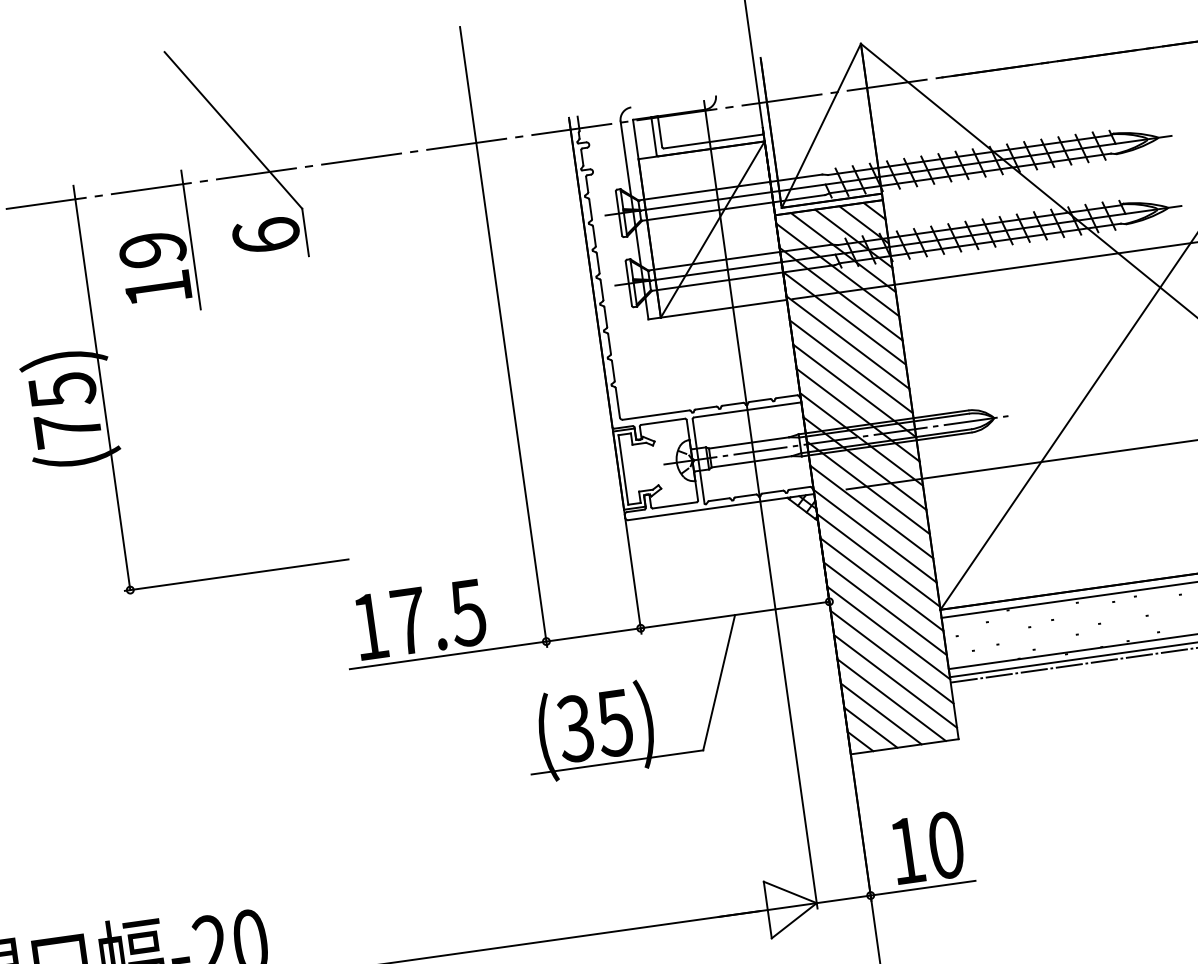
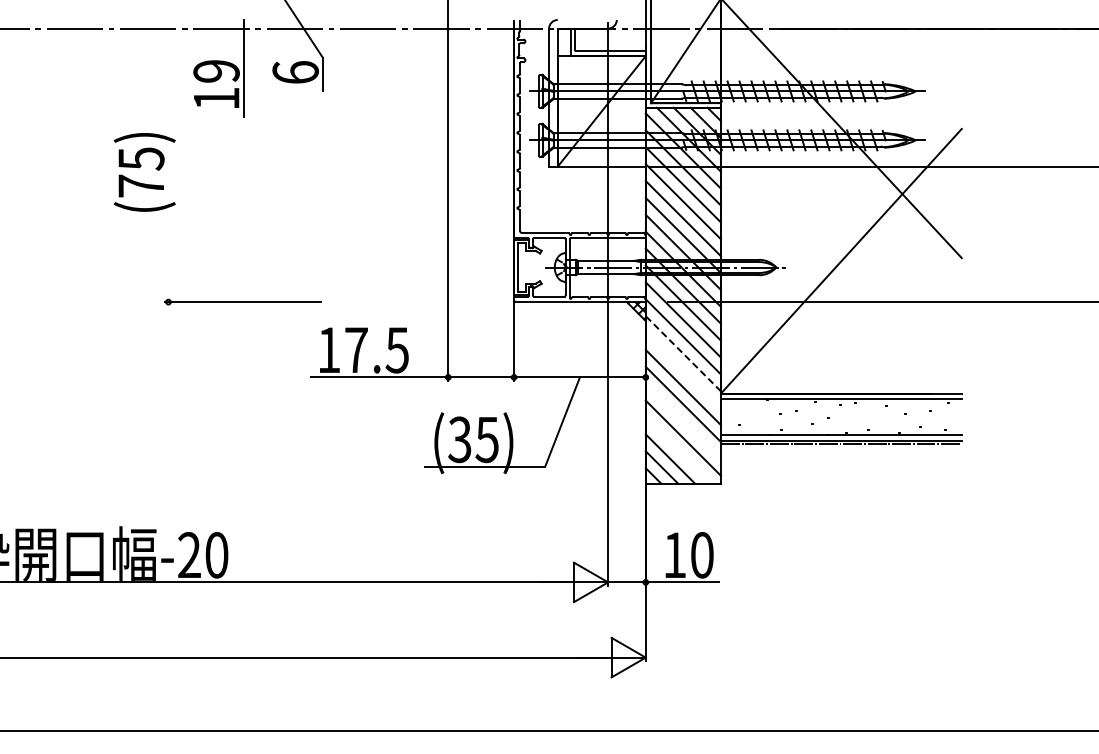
line: (101, 387) -> (168, 160), removed
line: (878, 559) -> (683, 353), solid -> dashed
line: (882, 584) -> (683, 370), removed
line: (892, 655) -> (683, 420), removed
line: (891, 699) -> (678, 450), removed

